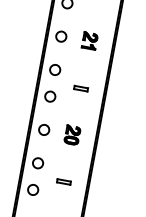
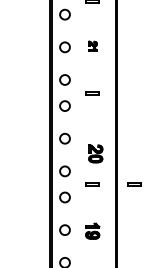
part: (89, 39) -> (92, 45), size x0.6
part: (72, 134) -> (95, 153), moved
part: (106, 189) -> (134, 184), added

